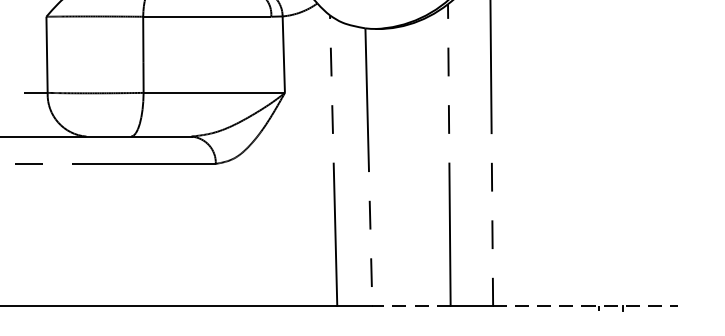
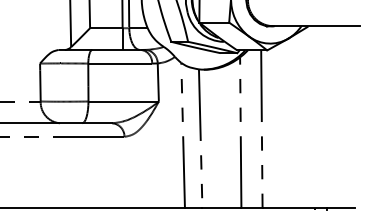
line: (410, 305) -> (221, 207), dashed -> solid
line: (587, 305) -> (309, 207), dashed -> solid

